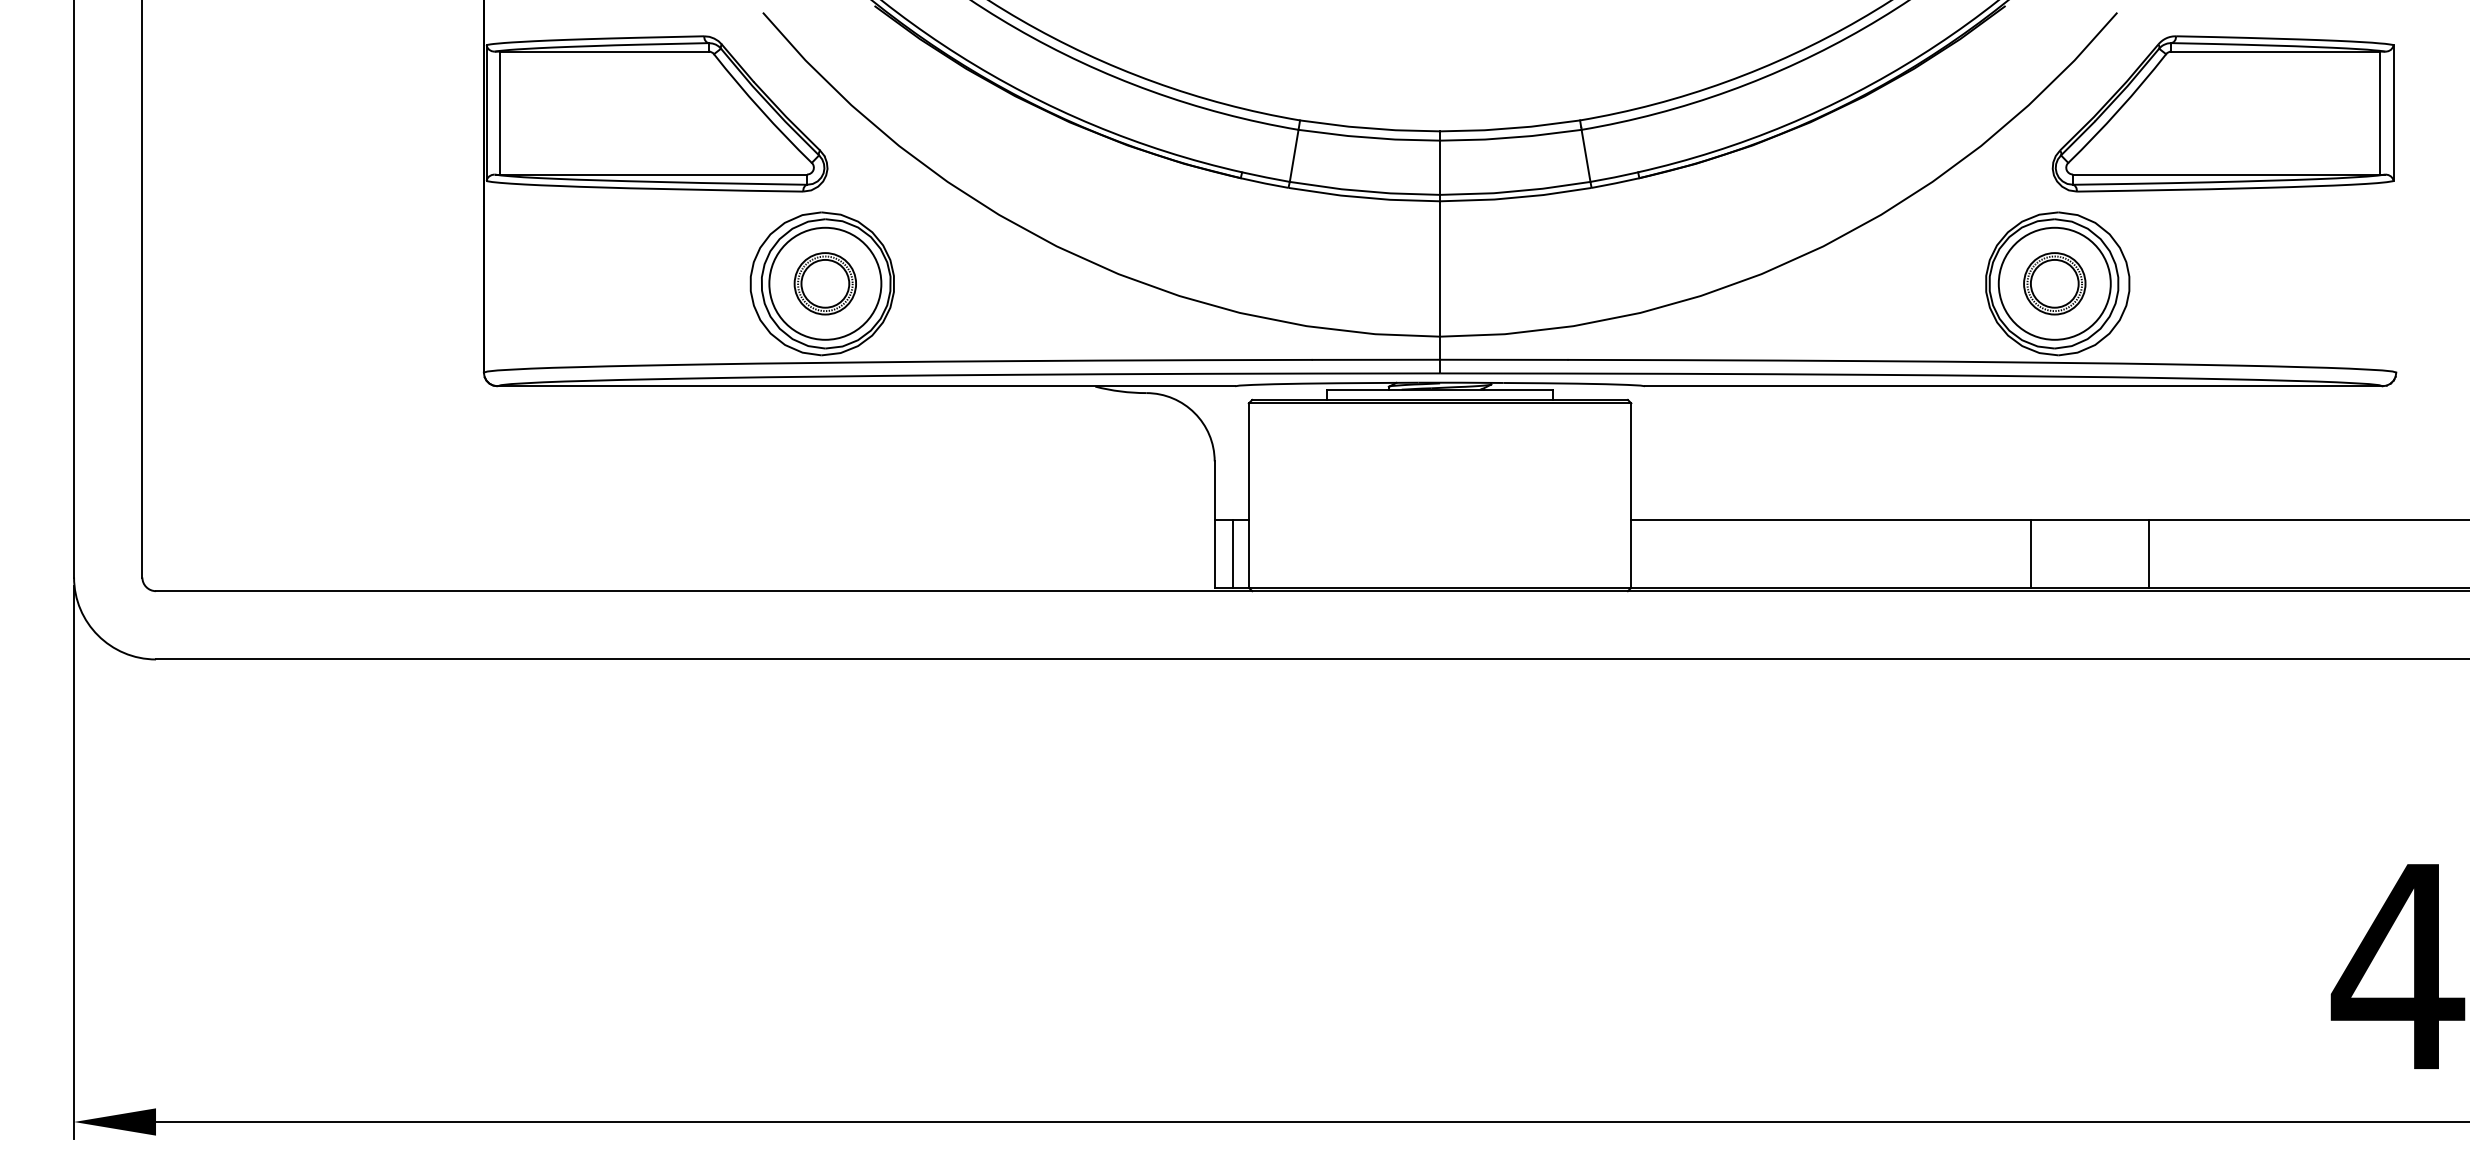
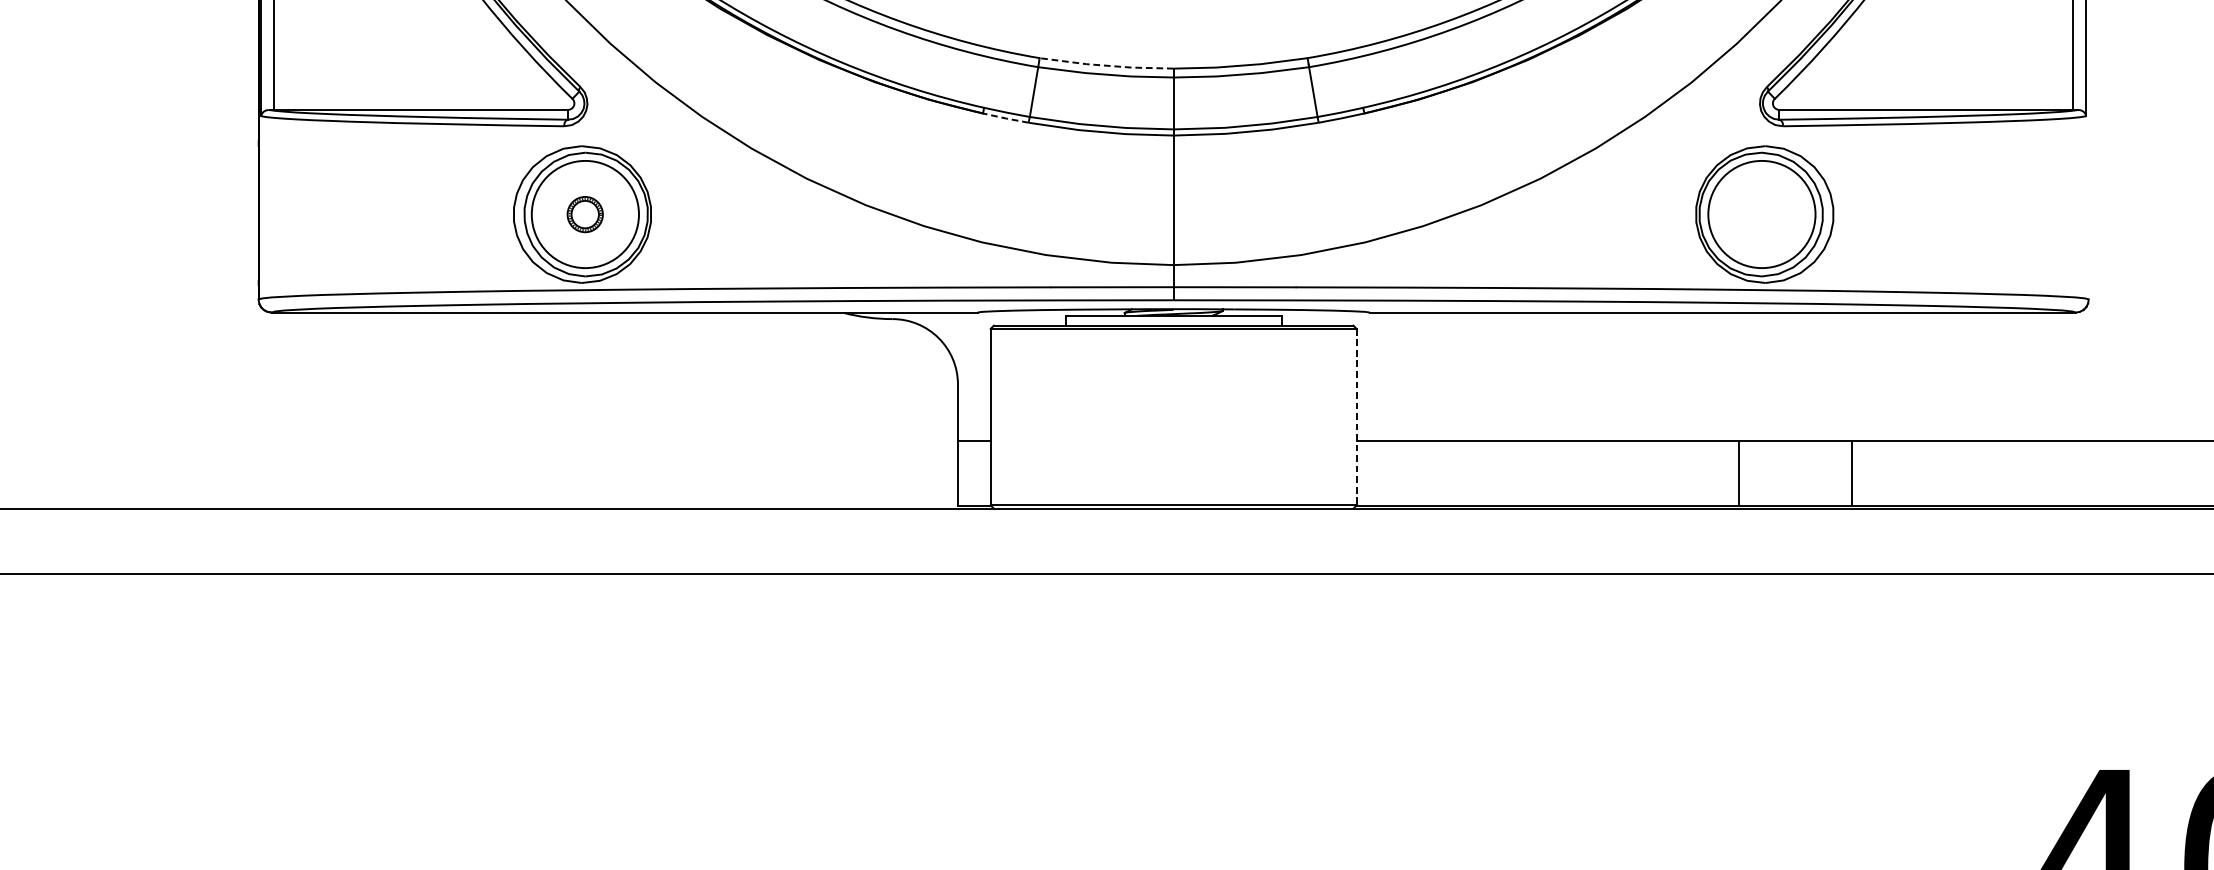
line: (1369, 128) -> (1106, 65), solid -> dashed
line: (1264, 183) -> (1005, 118), solid -> dashed
part: (824, 283) -> (584, 214), size x0.6
part: (2054, 283) -> (1761, 214), removed
line: (1631, 496) -> (1356, 418), solid -> dashed
line: (1232, 554) -> (975, 473), removed

